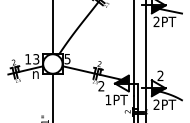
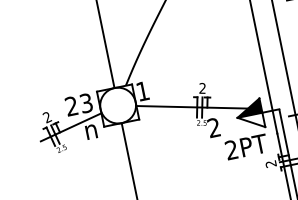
text: (27, 59) -> (70, 106), 13 -> 23
text: (67, 59) -> (142, 92), 5 -> 1
text: (108, 99) -> (231, 149), 1PT -> 2PT

